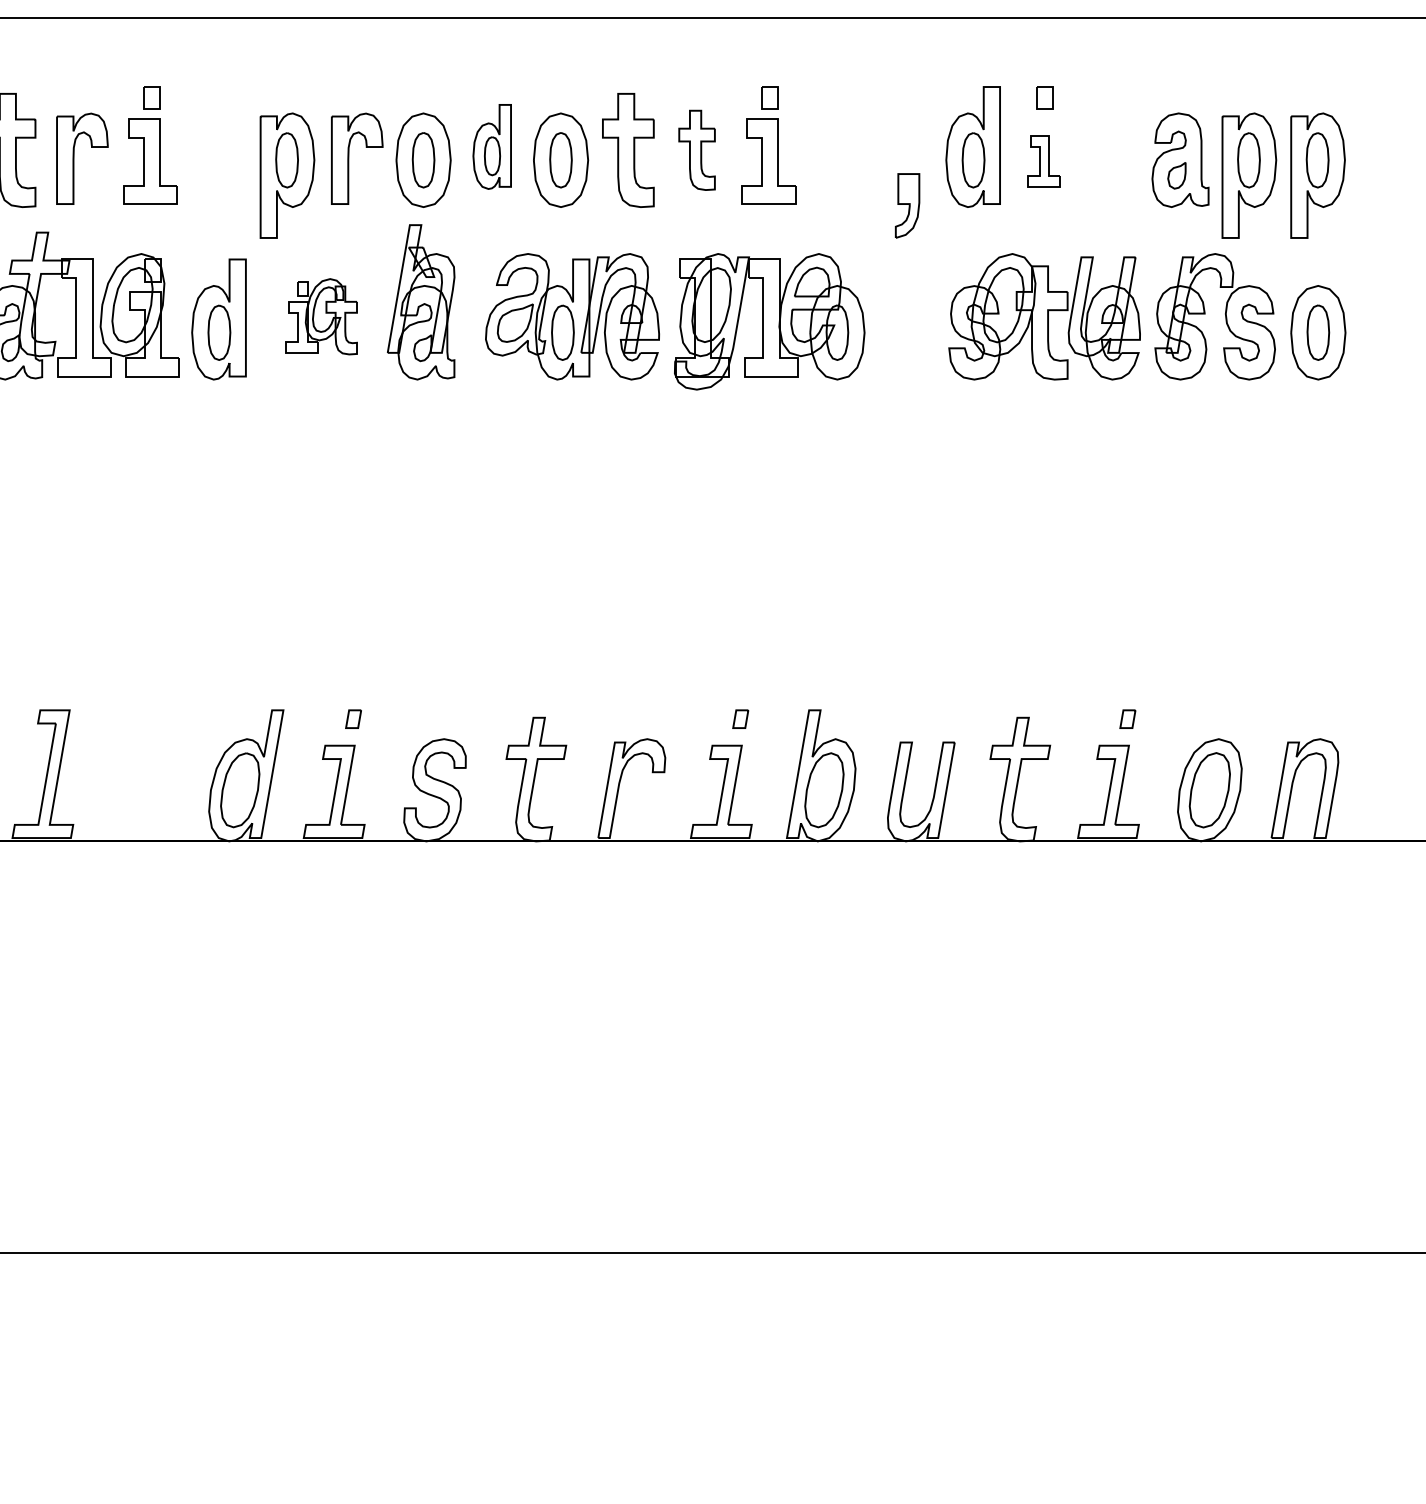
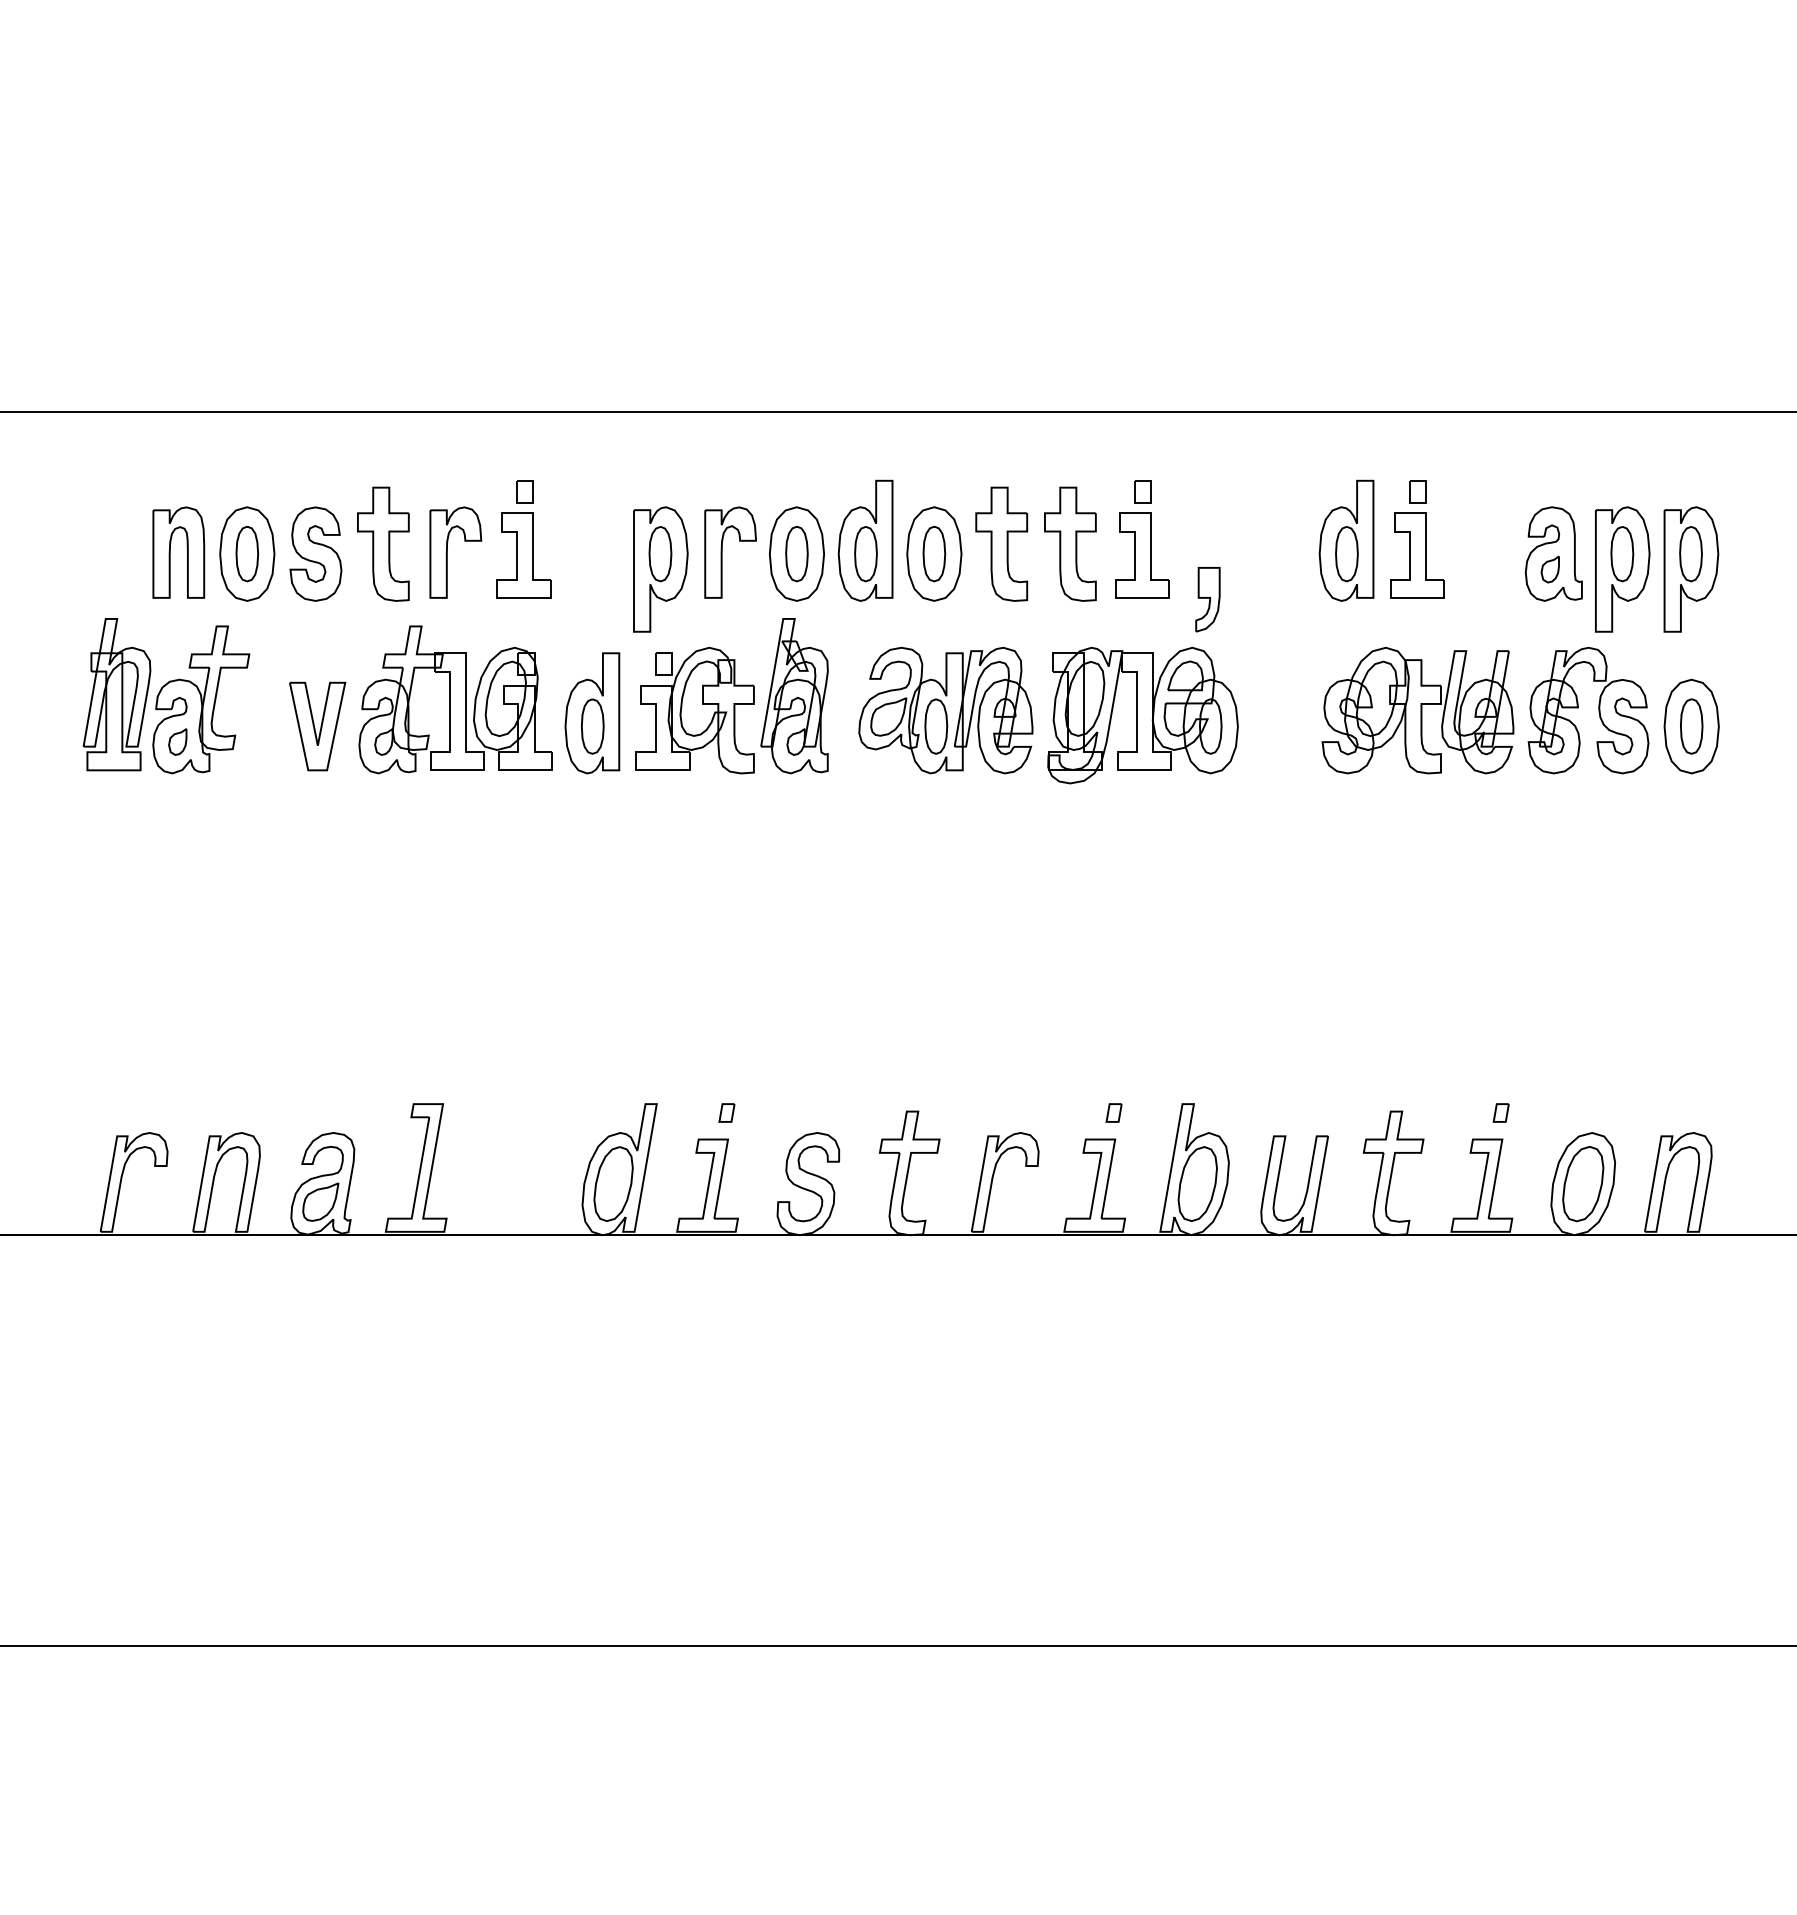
part: (492, 146) -> (865, 540), size x1.43
part: (697, 149) -> (1070, 543), size x1.43
part: (1044, 161) -> (1417, 555), size x1.67
part: (907, 205) -> (1207, 599), moved
part: (321, 316) -> (694, 710), size x1.67

